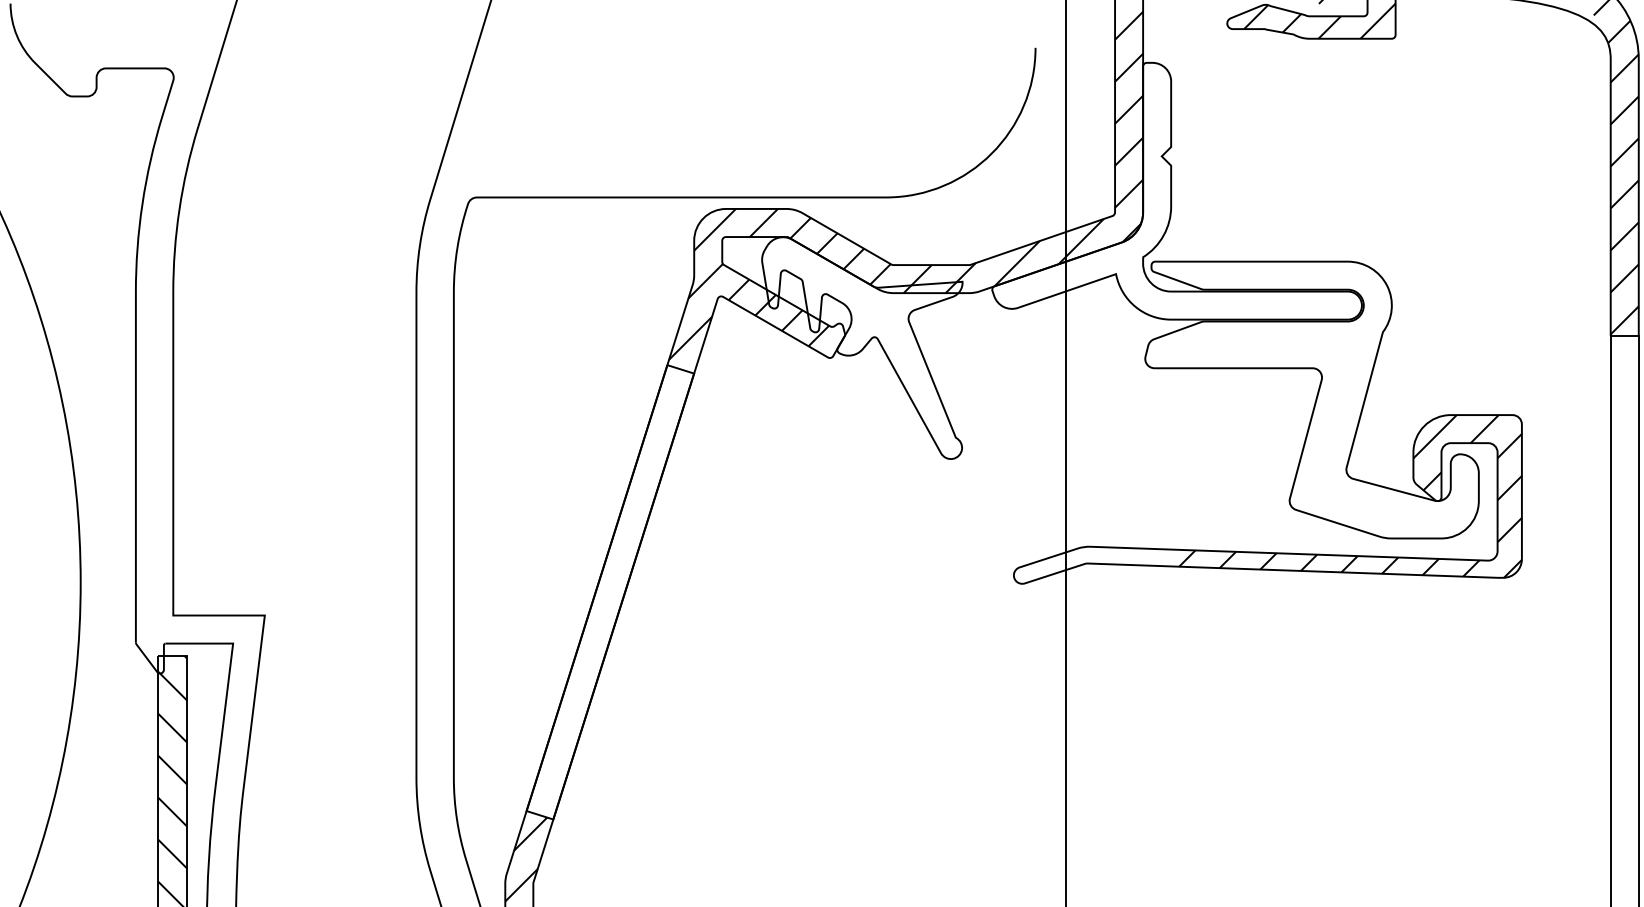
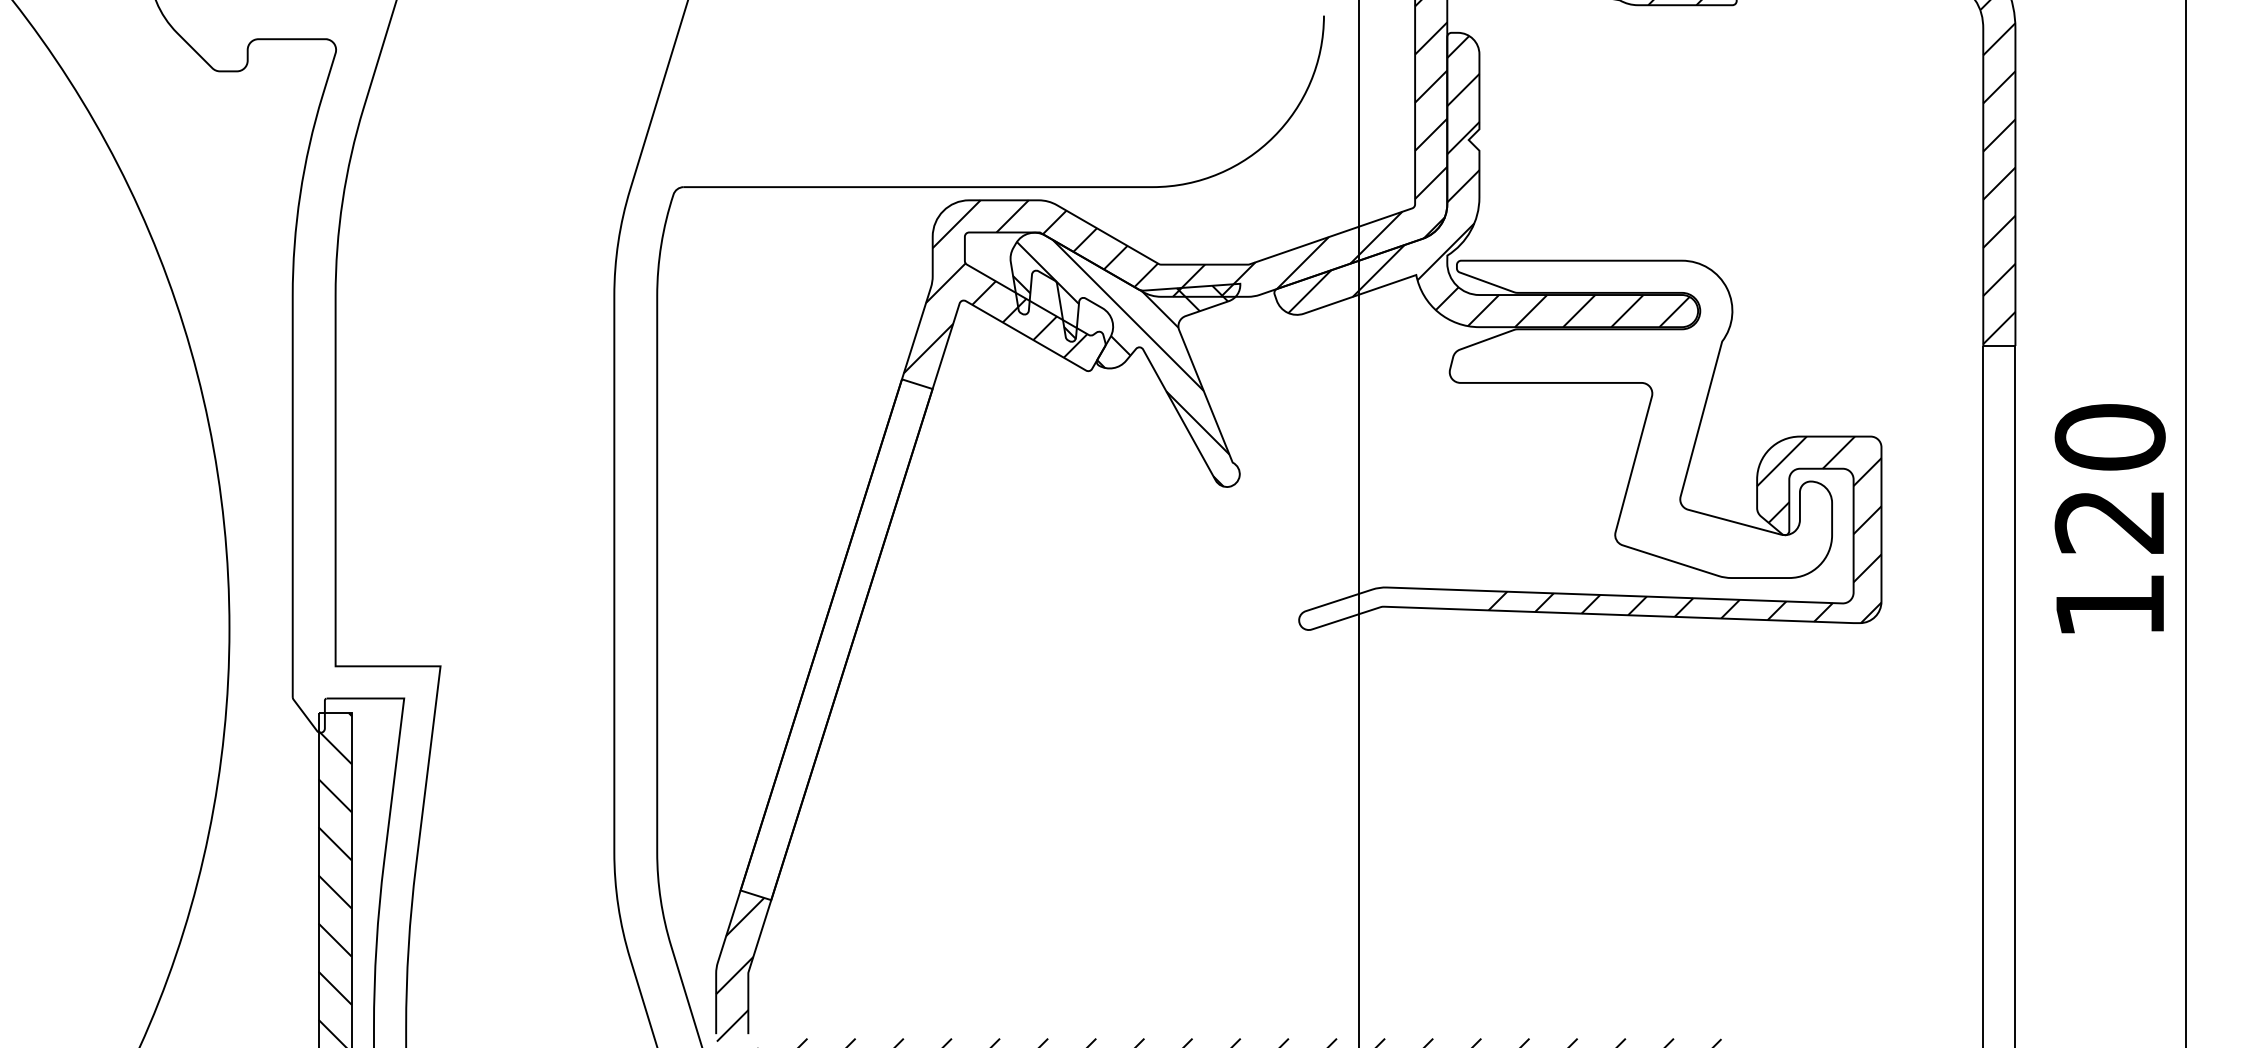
hatch: (1179, 192) -> (1488, 181), added
hatch: (858, 350) -> (1121, 362), added

